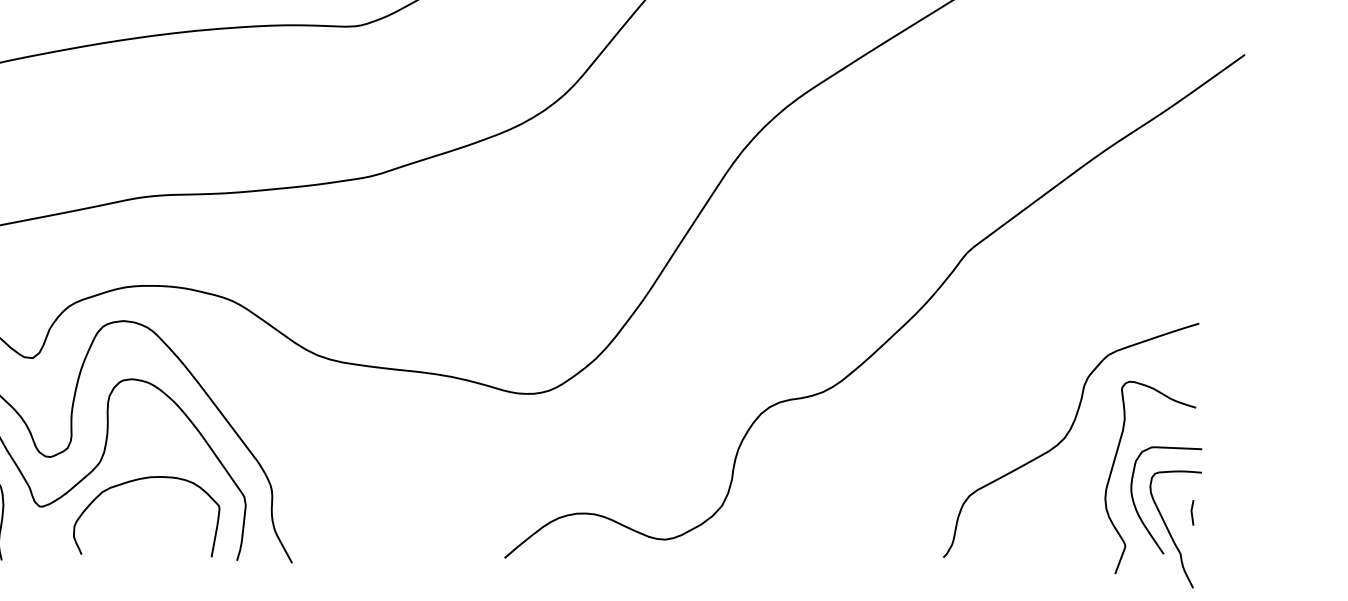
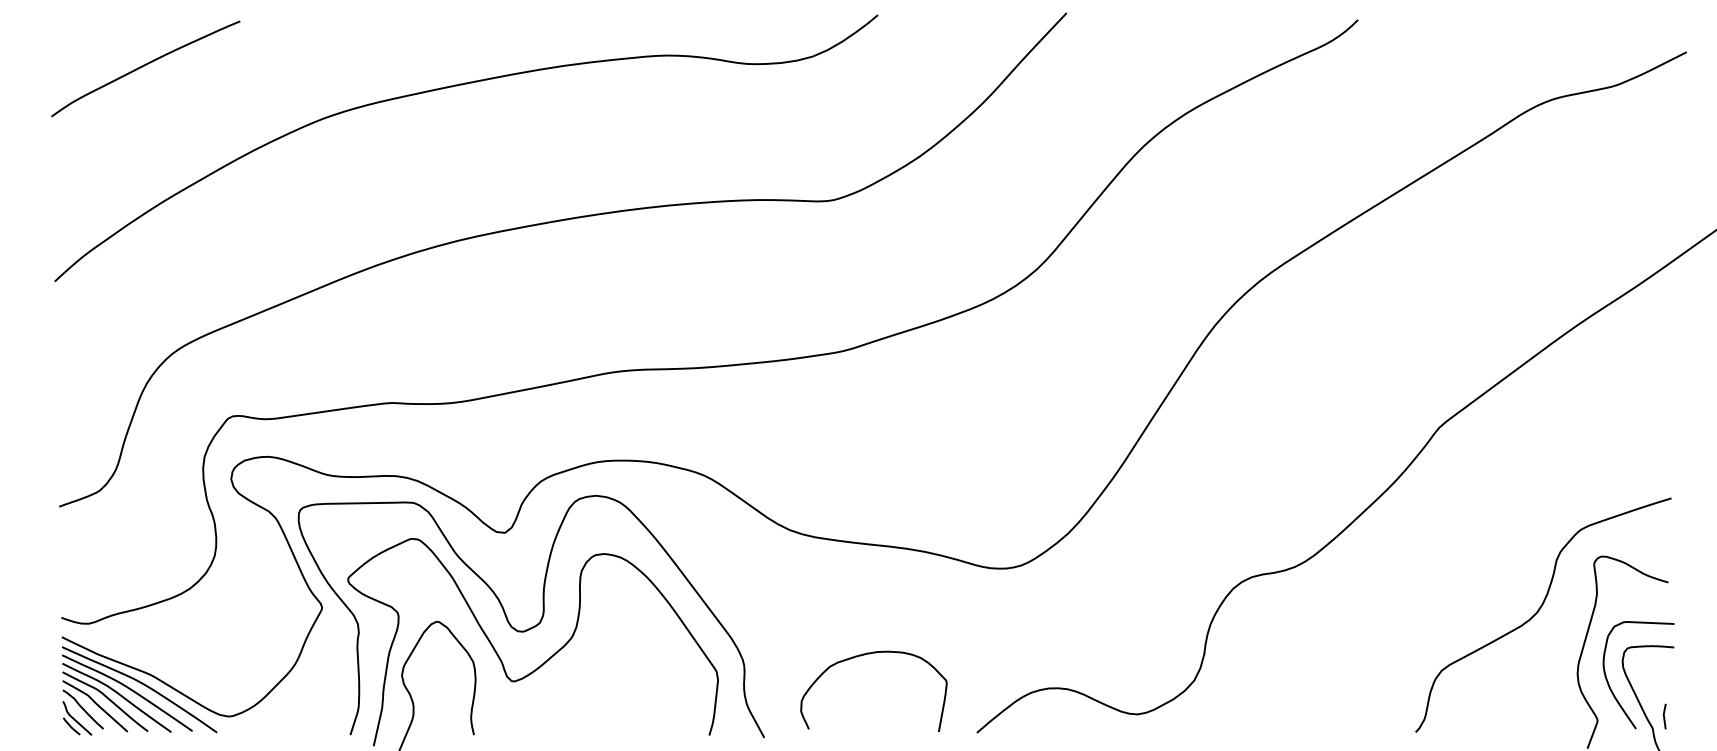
curve: (134, 481) -> (861, 656), moved
line: (1192, 512) -> (1664, 716), moved

